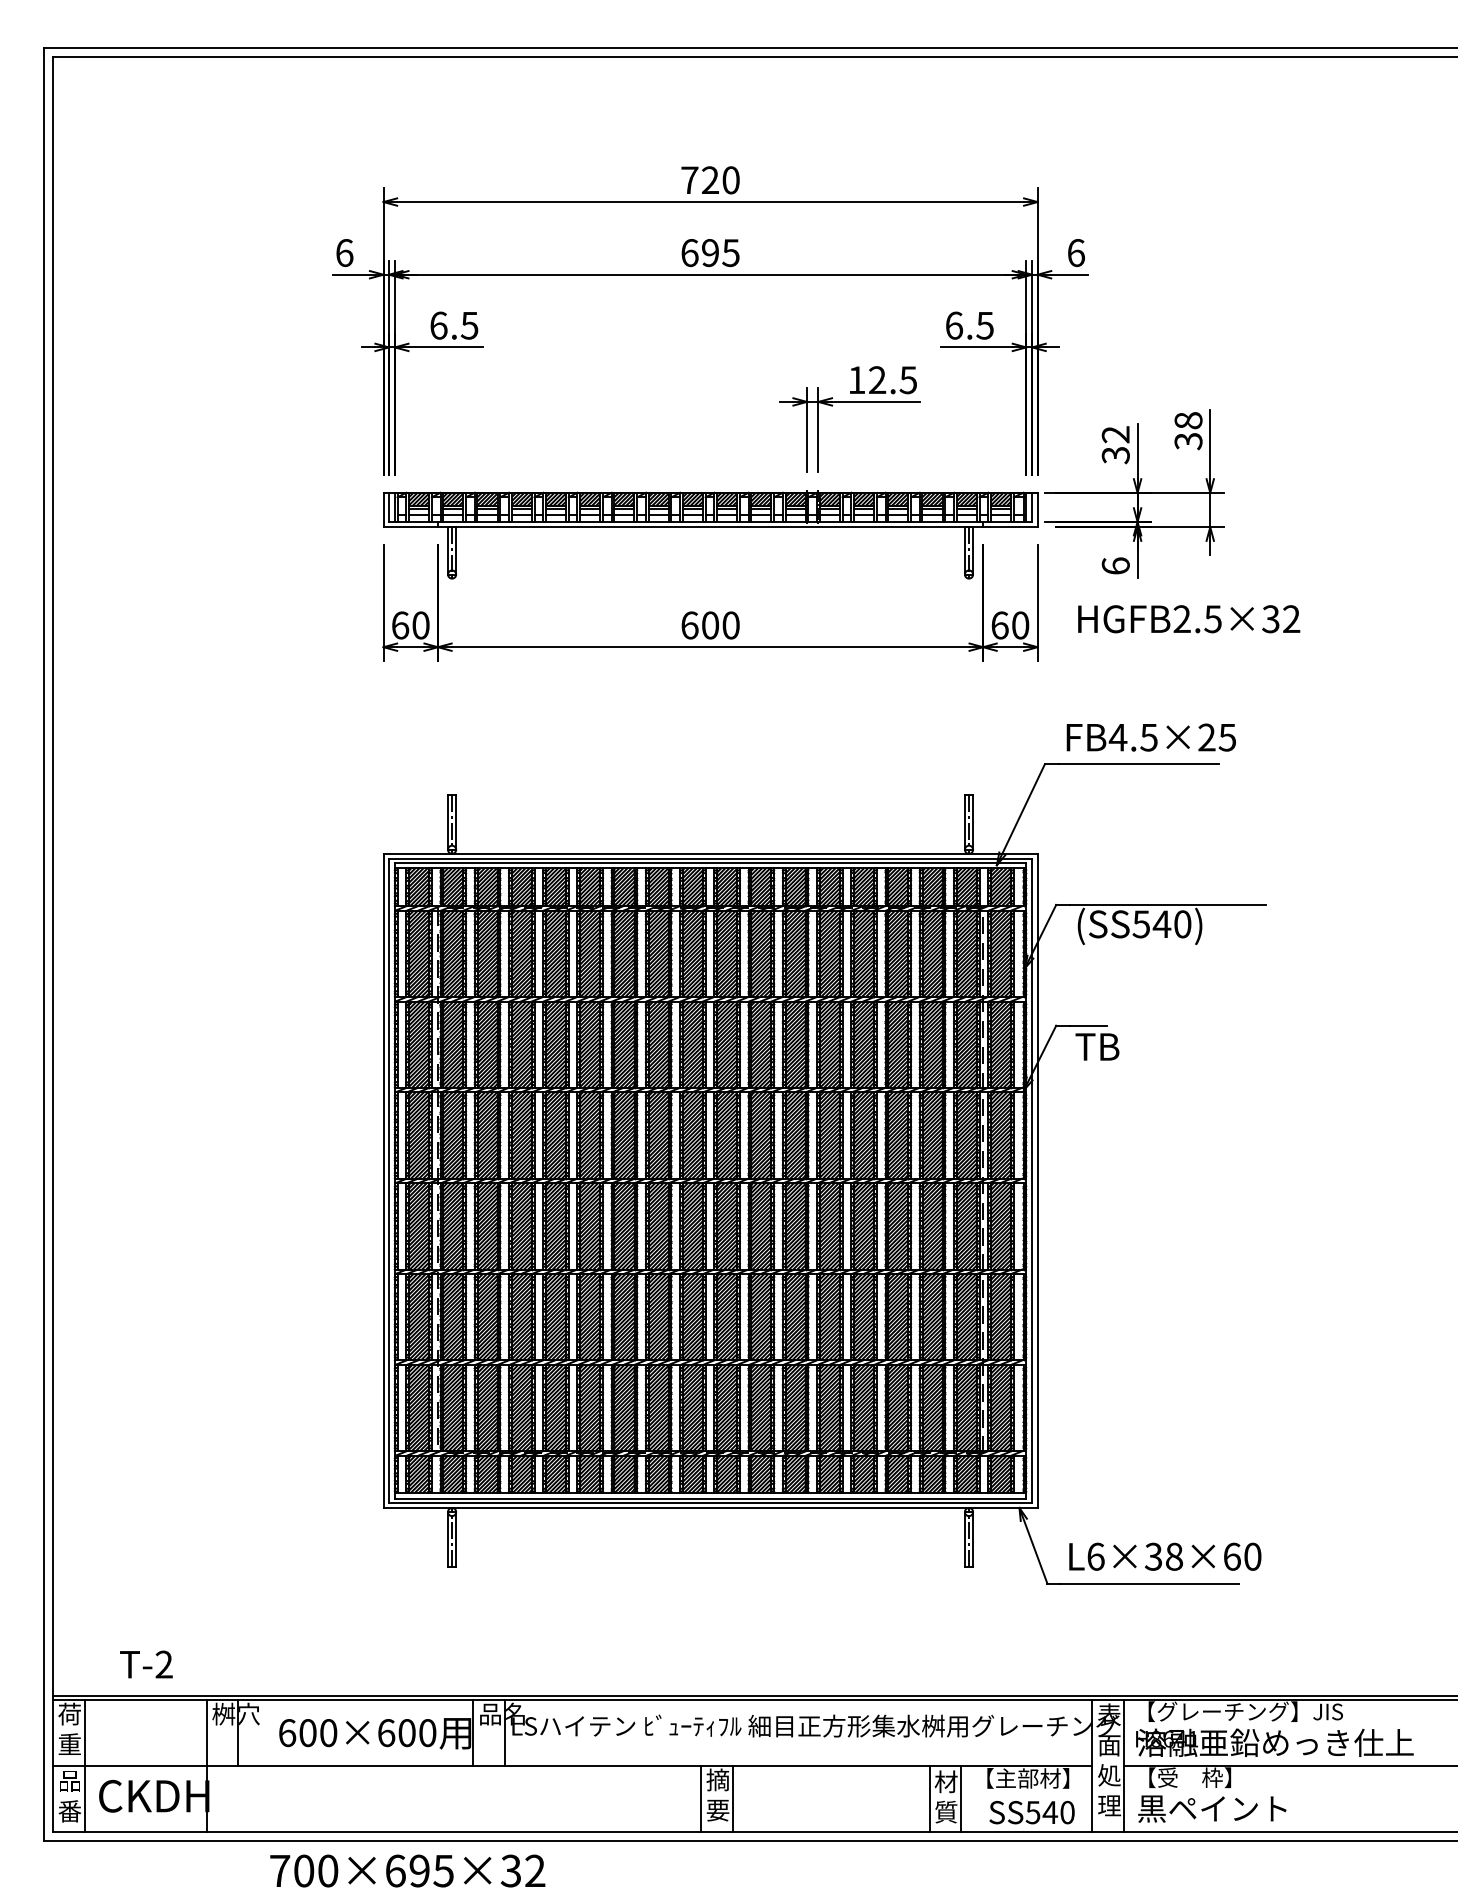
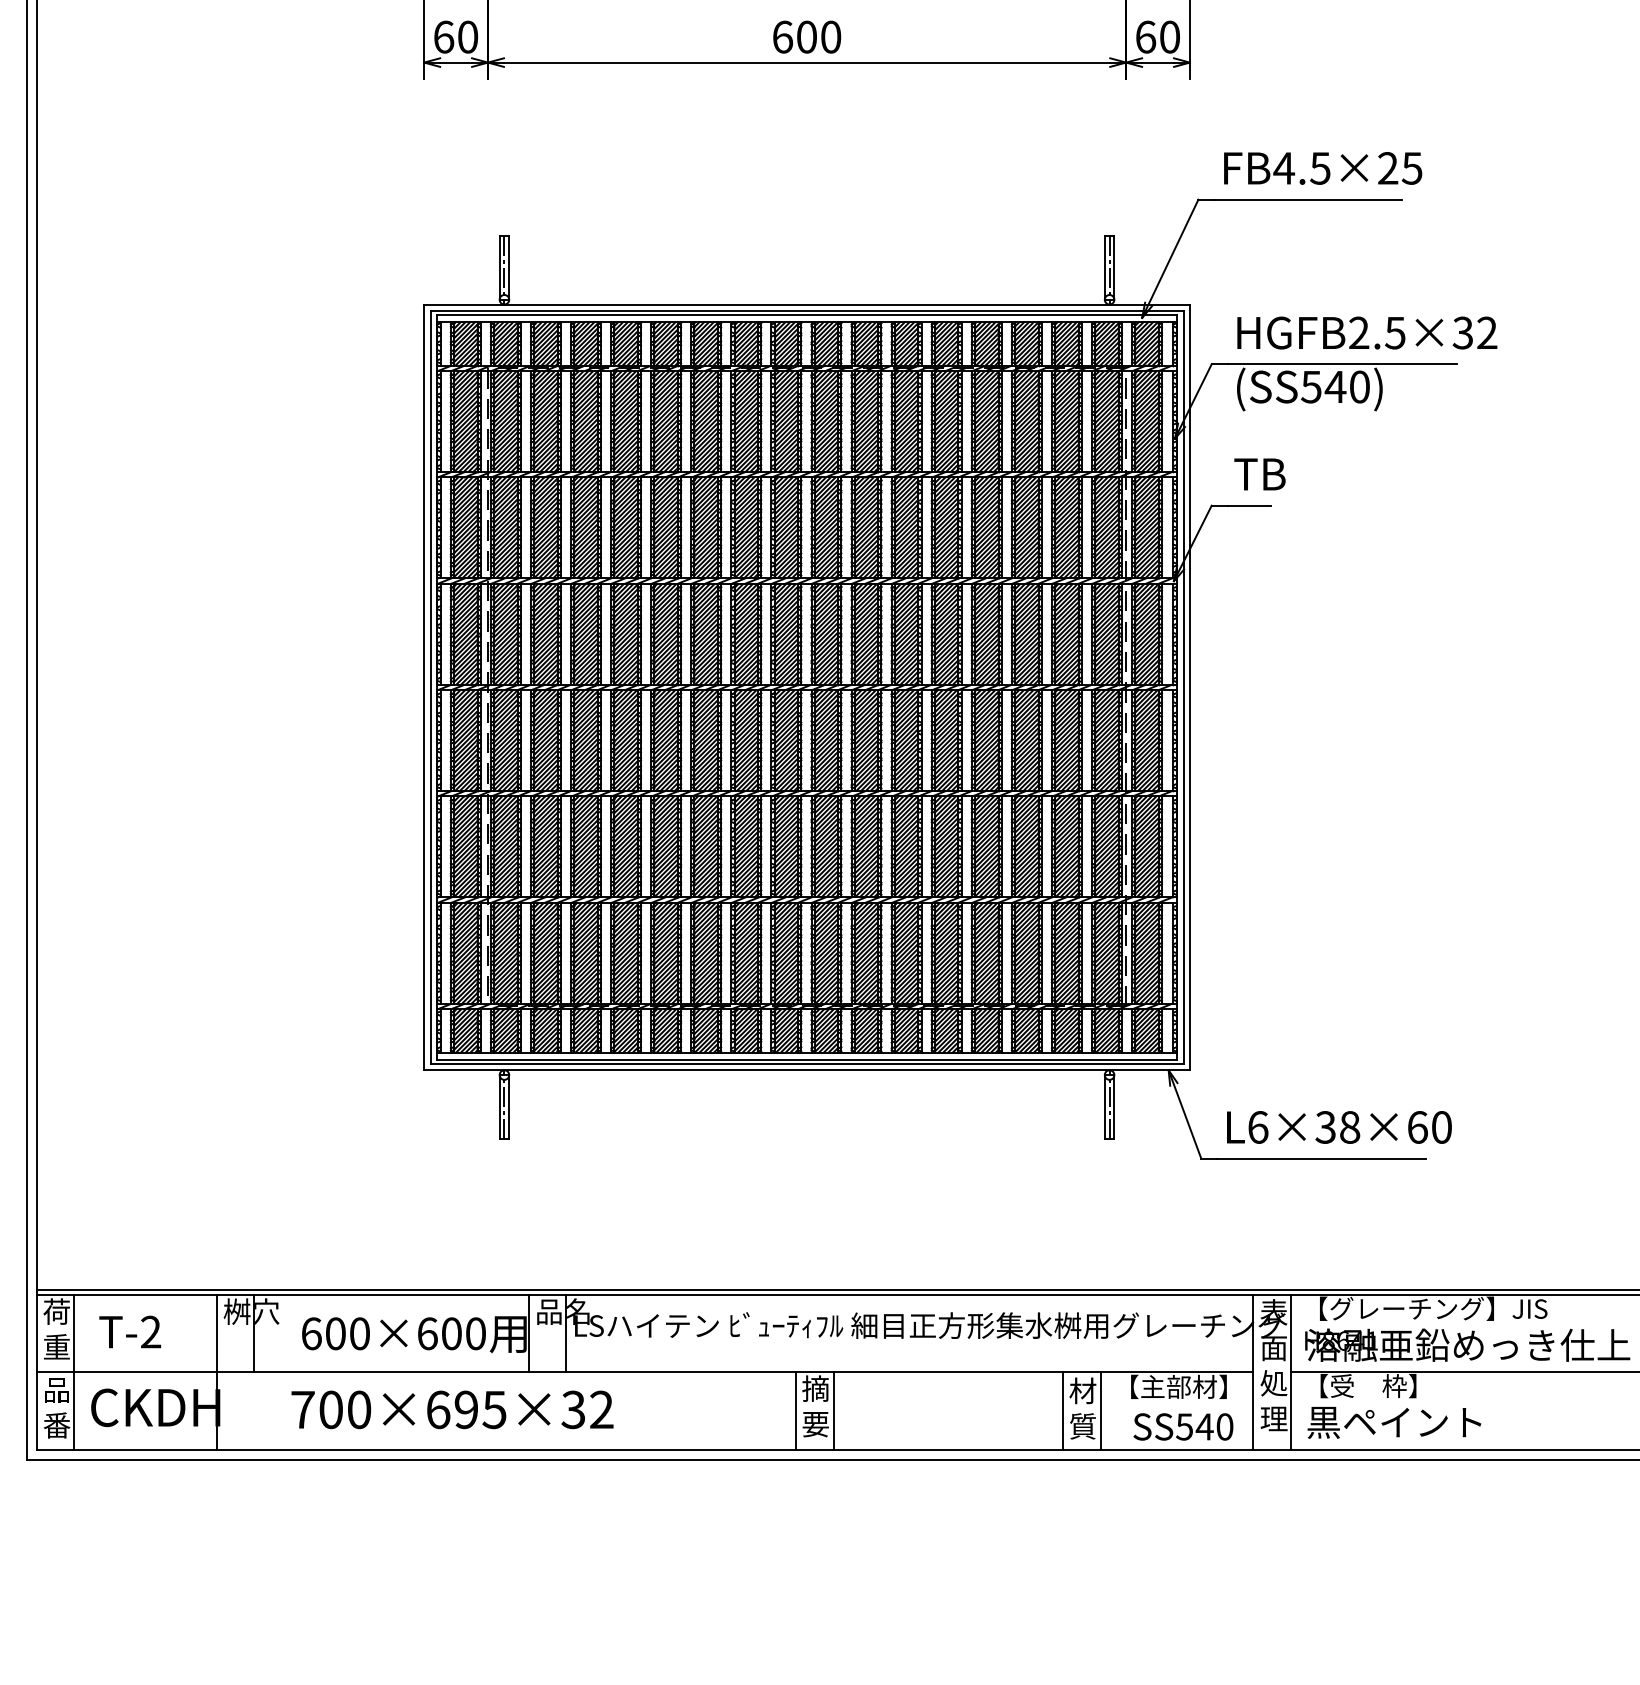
text: (1189, 619) -> (1367, 333), moved
text: (1097, 1046) -> (1260, 473), moved
text: (146, 1664) -> (130, 1331), moved
text: (407, 1870) -> (452, 1409), moved

